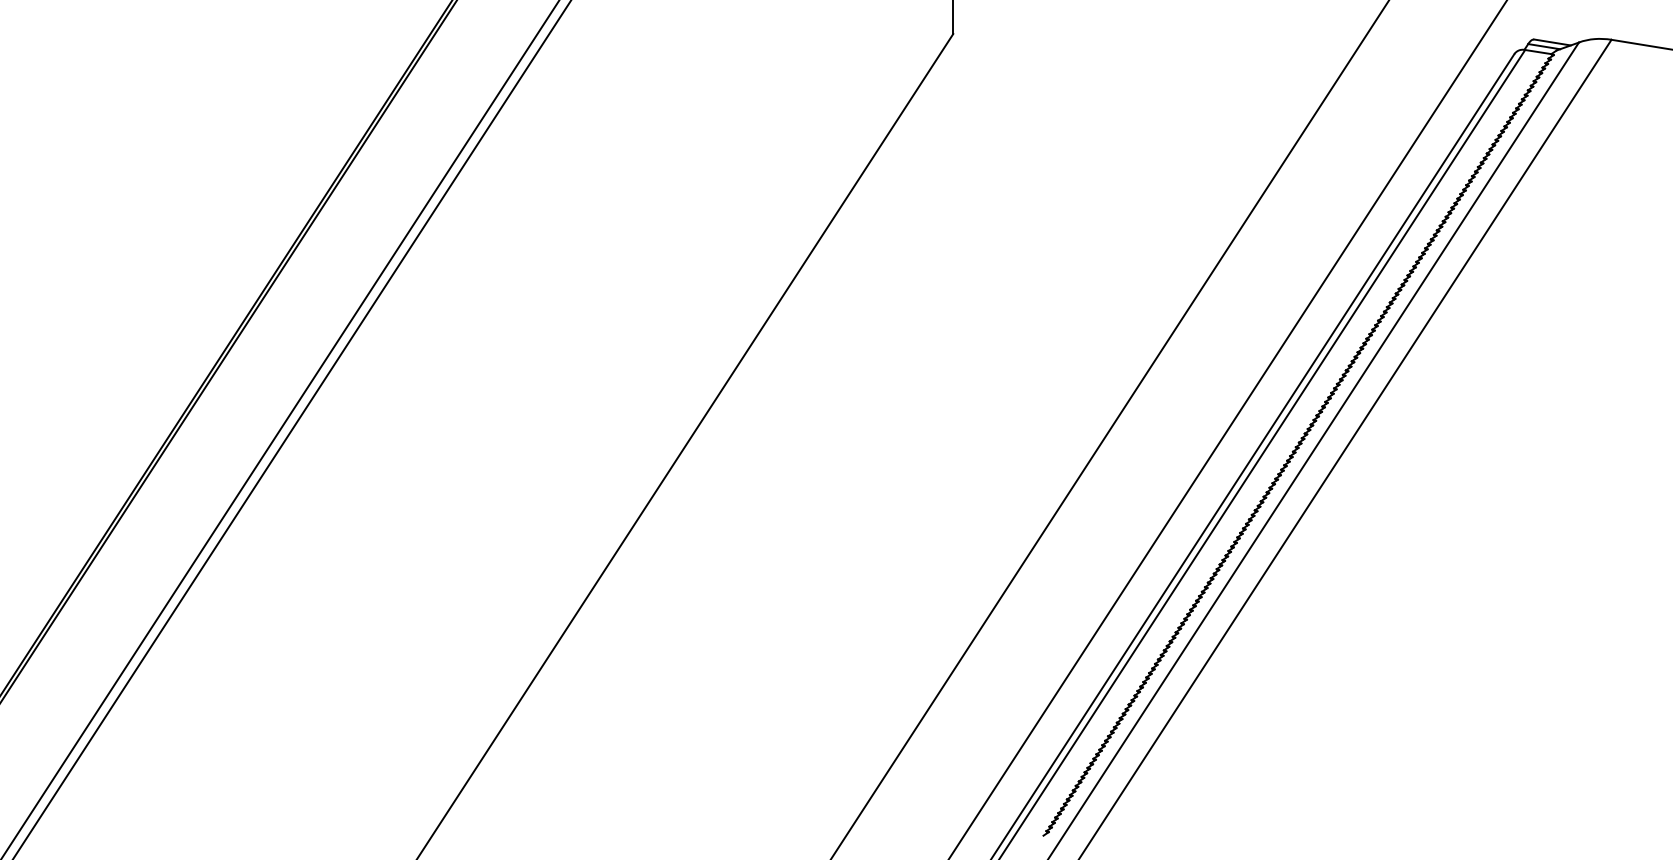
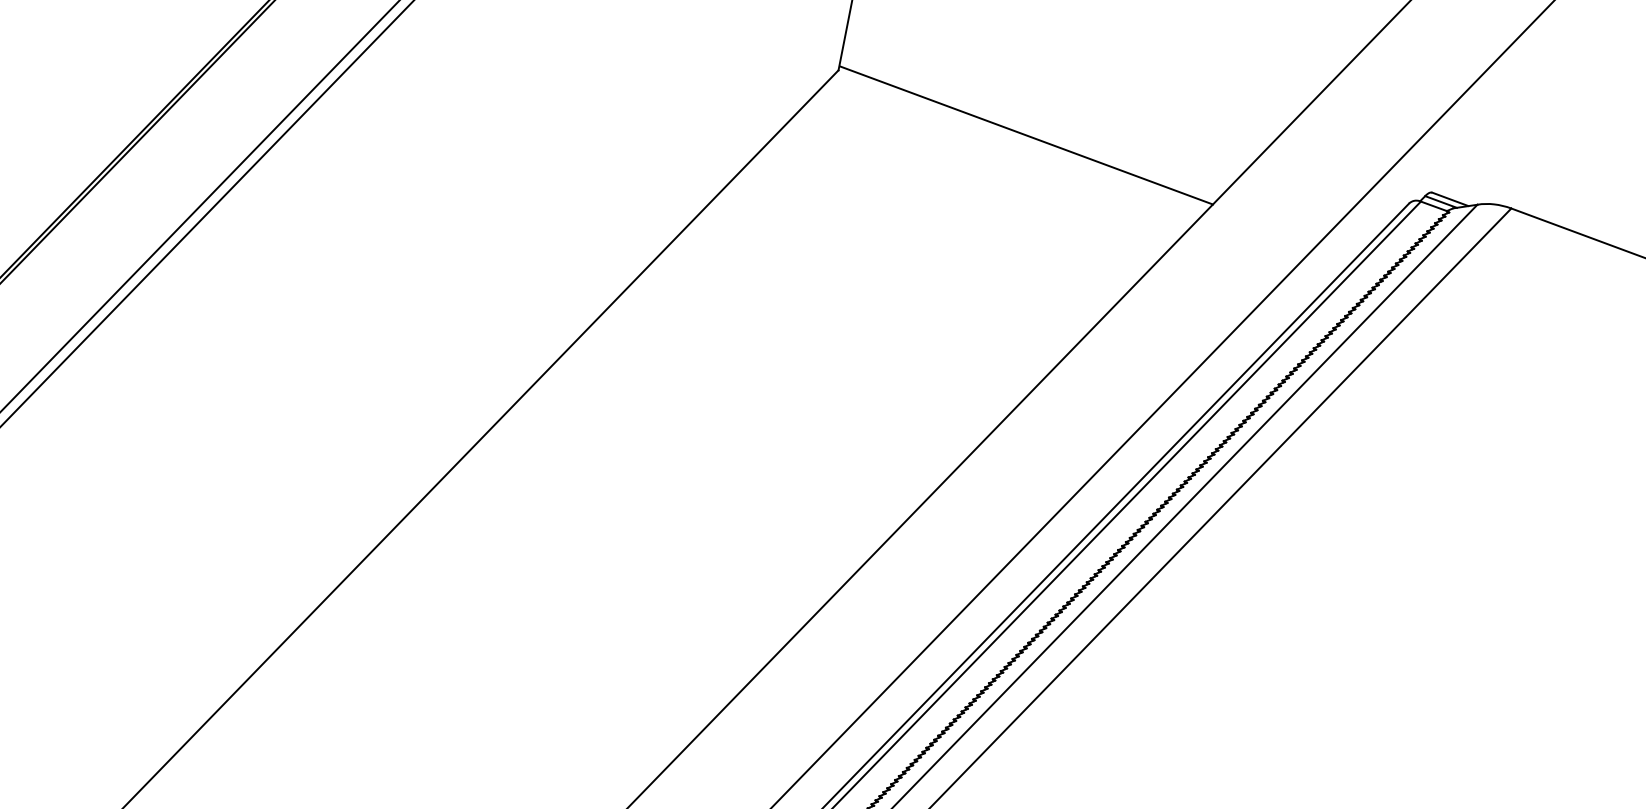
line: (1142, 60) -> (1026, 135), added

